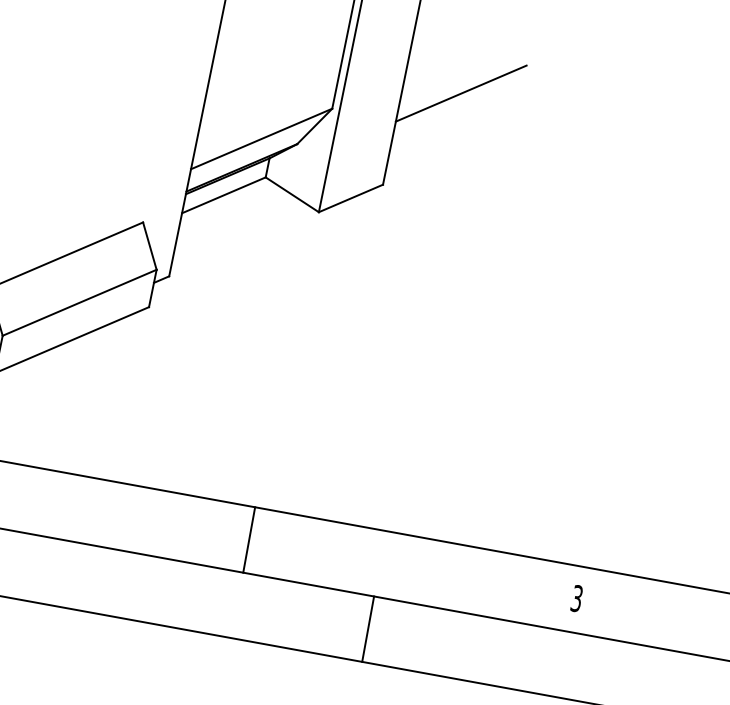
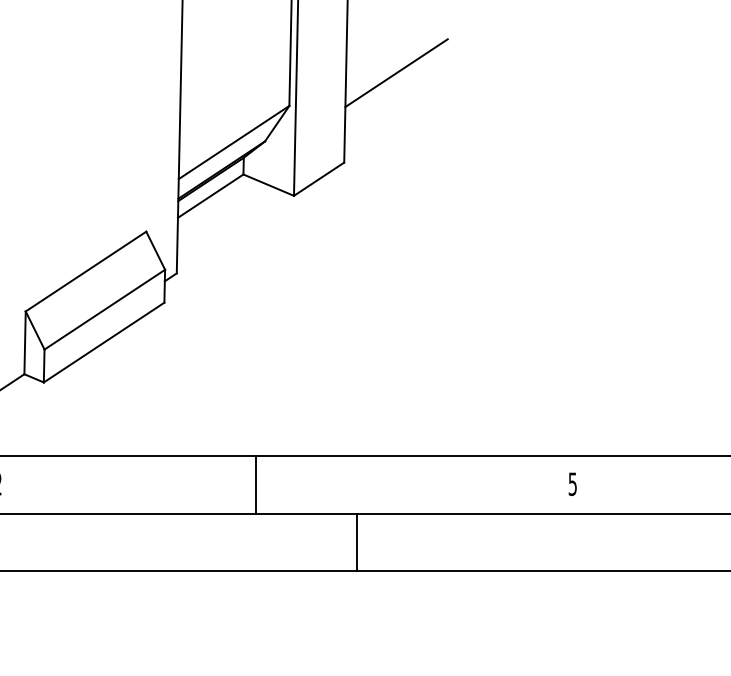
line: (249, 539) -> (256, 484), moved
text: (576, 597) -> (572, 483), 3 -> 5
line: (368, 629) -> (357, 542), moved

